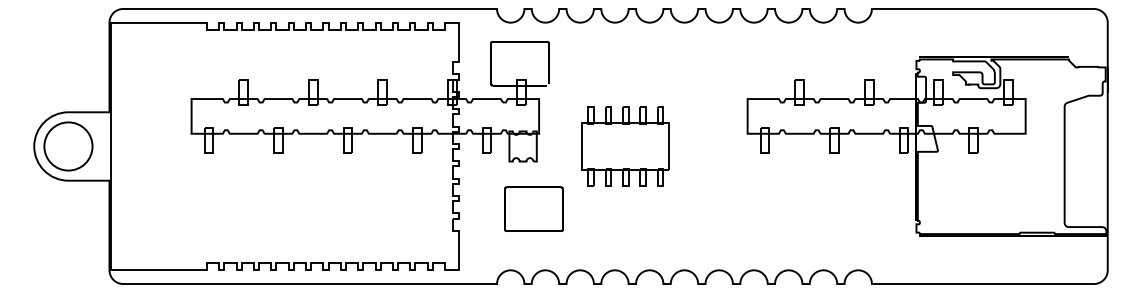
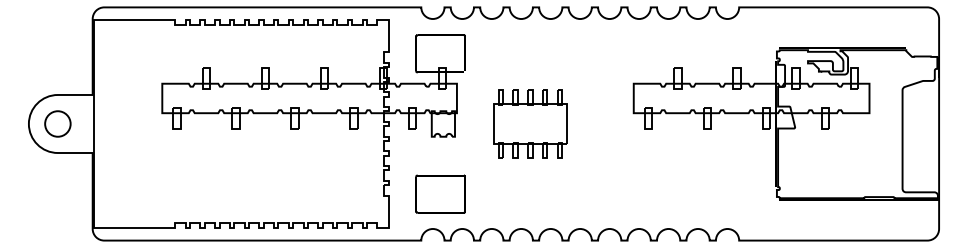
circle: (68, 146) -> (57, 124), size x0.62
part: (533, 208) -> (440, 193), moved

